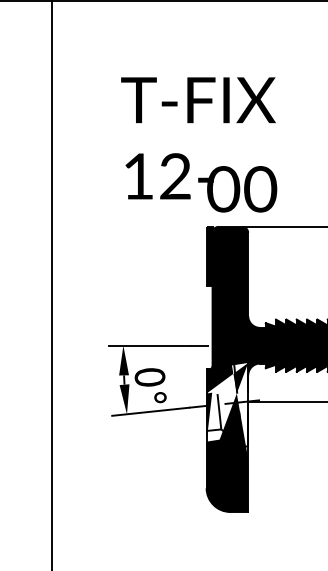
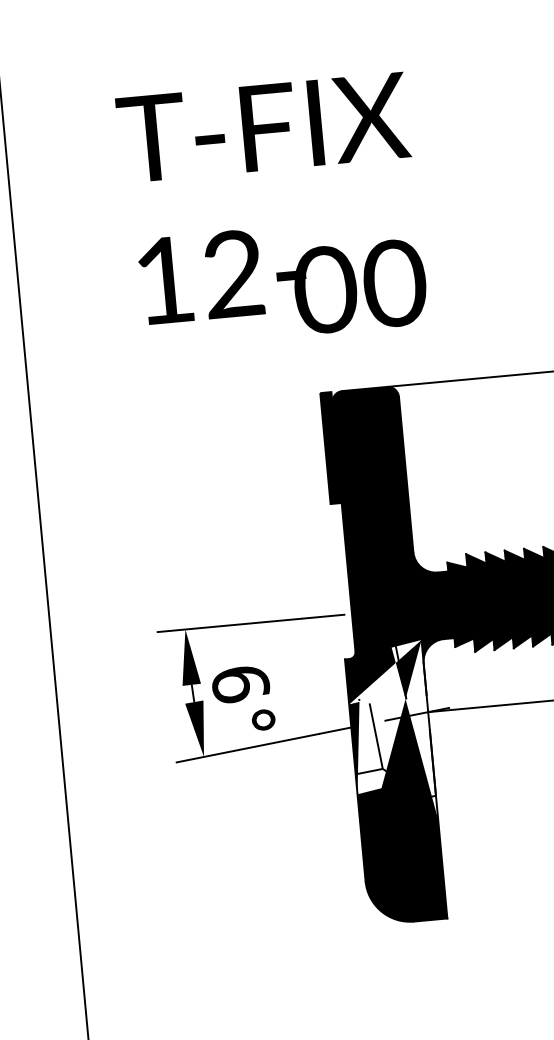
text: (199, 144) -> (272, 210), moved
text: (150, 377) -> (241, 684), 0° -> 6°

